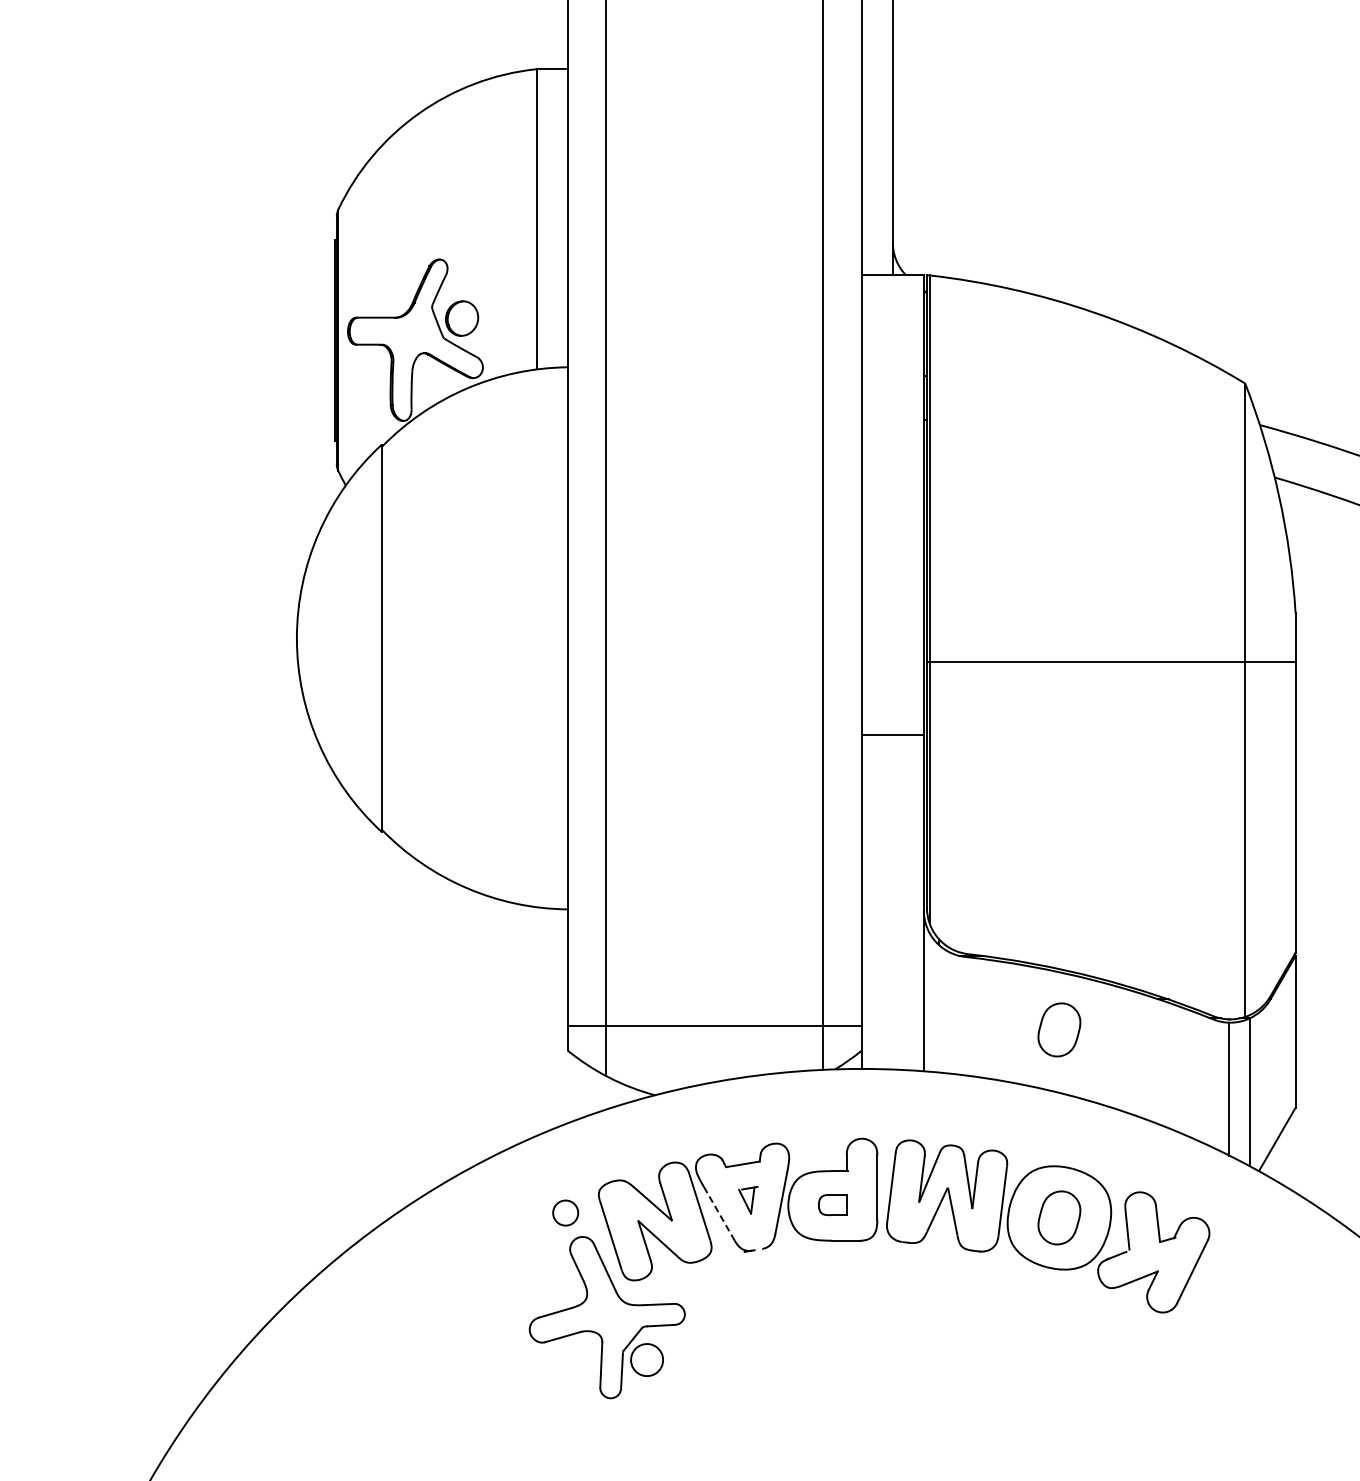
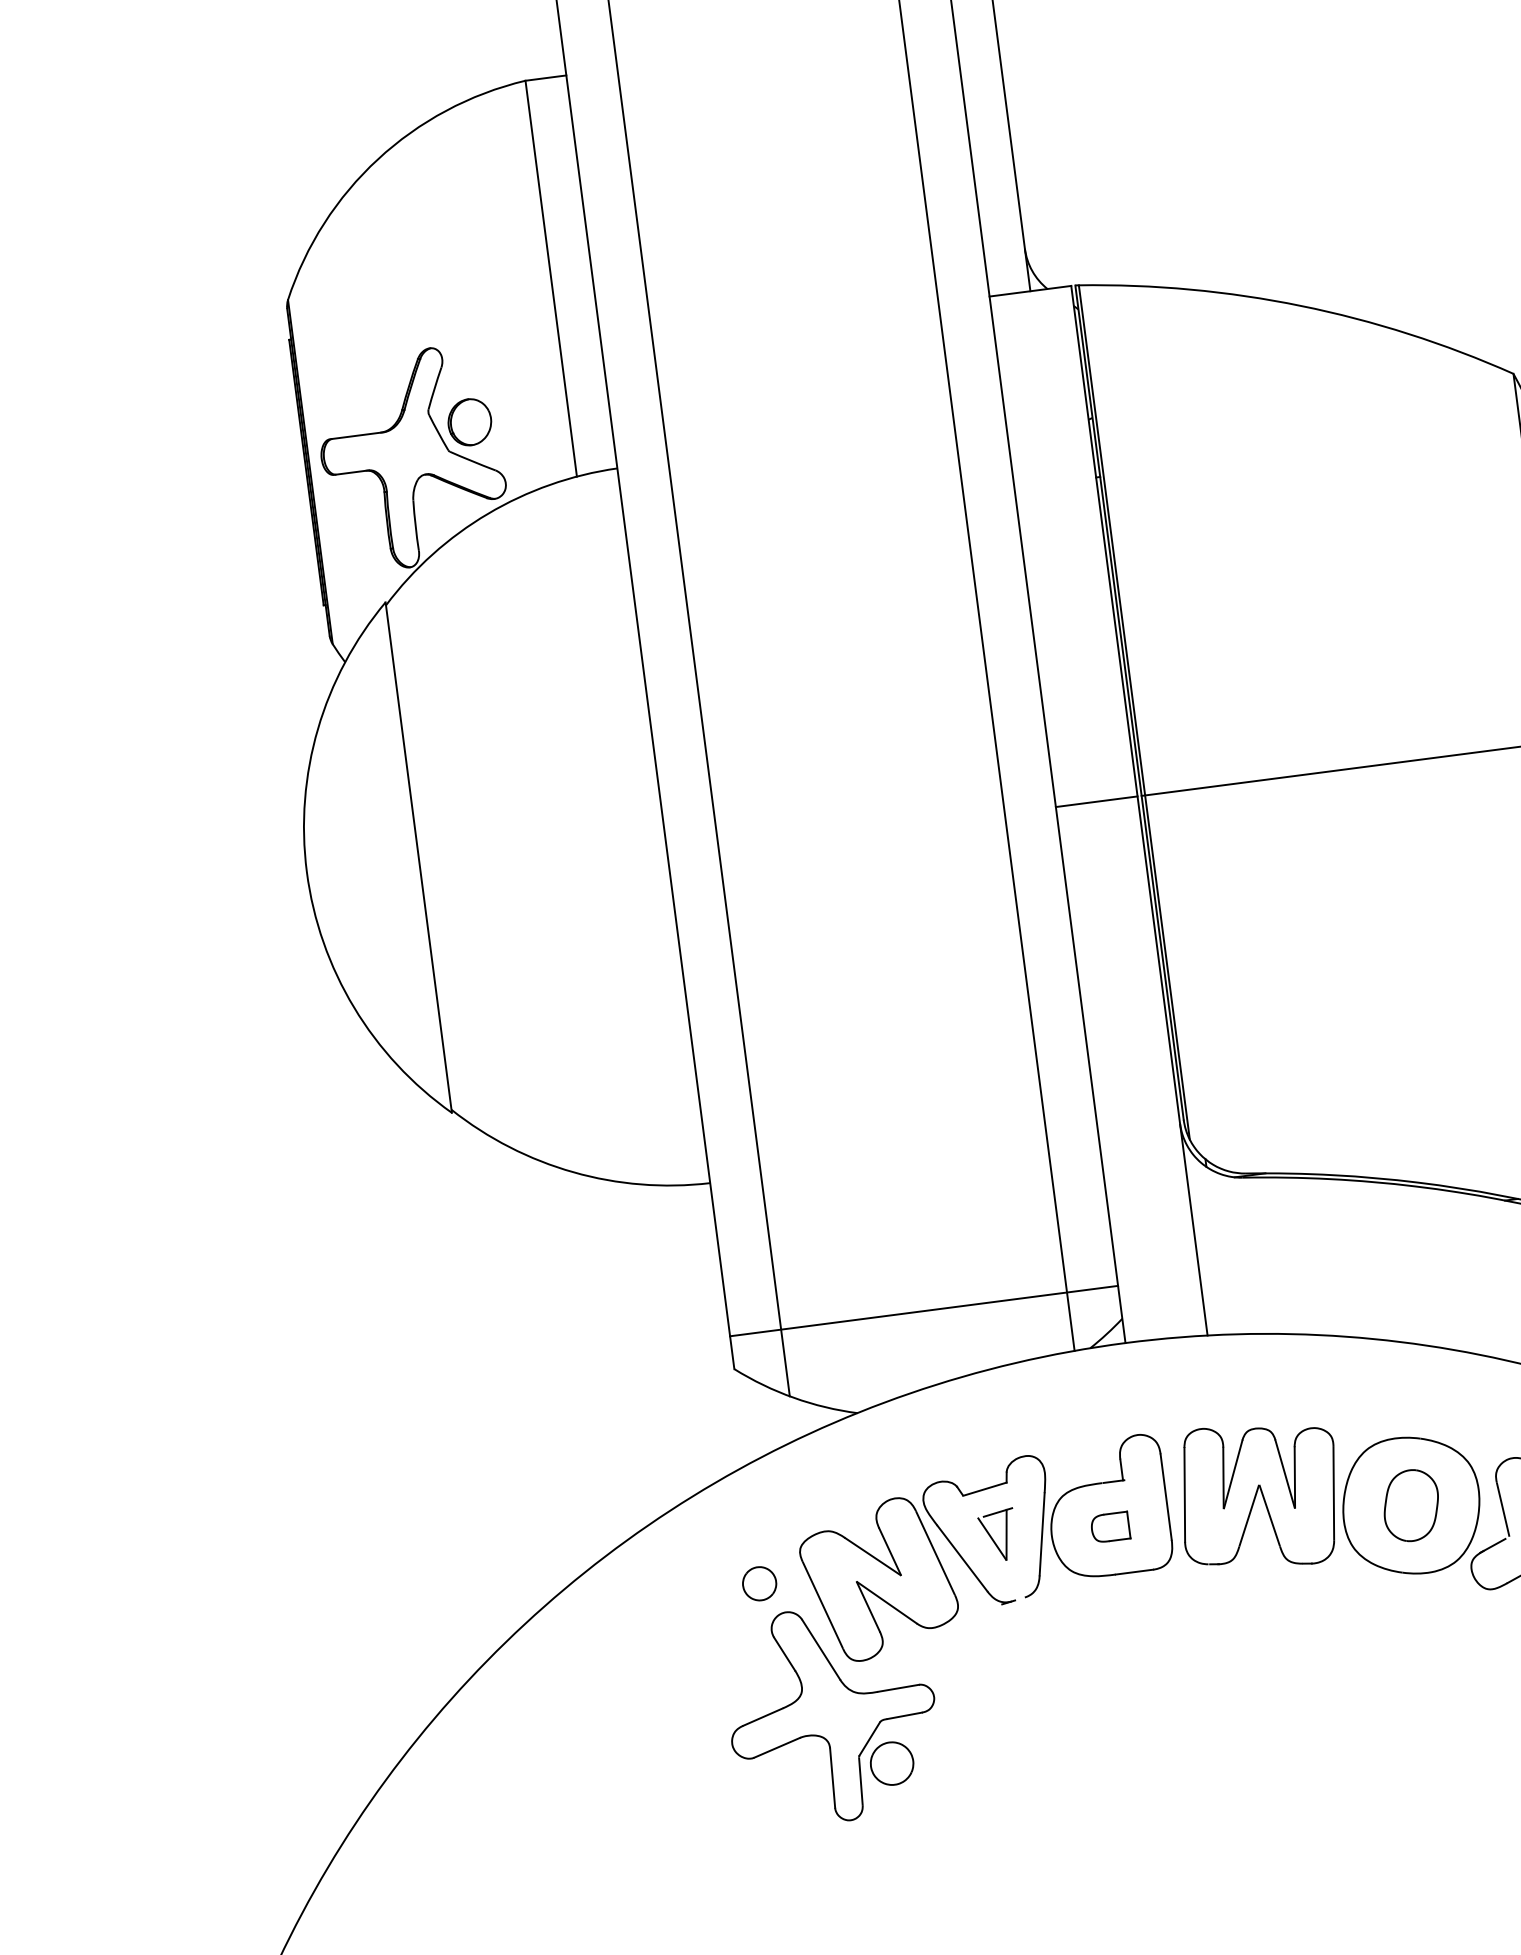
line: (892, 735) -> (1096, 801), moved
part: (1059, 1029) -> (1379, 1257), removed
part: (748, 1200) -> (998, 1535), size x1.43
line: (719, 1213) -> (962, 1558), dashed -> solid

